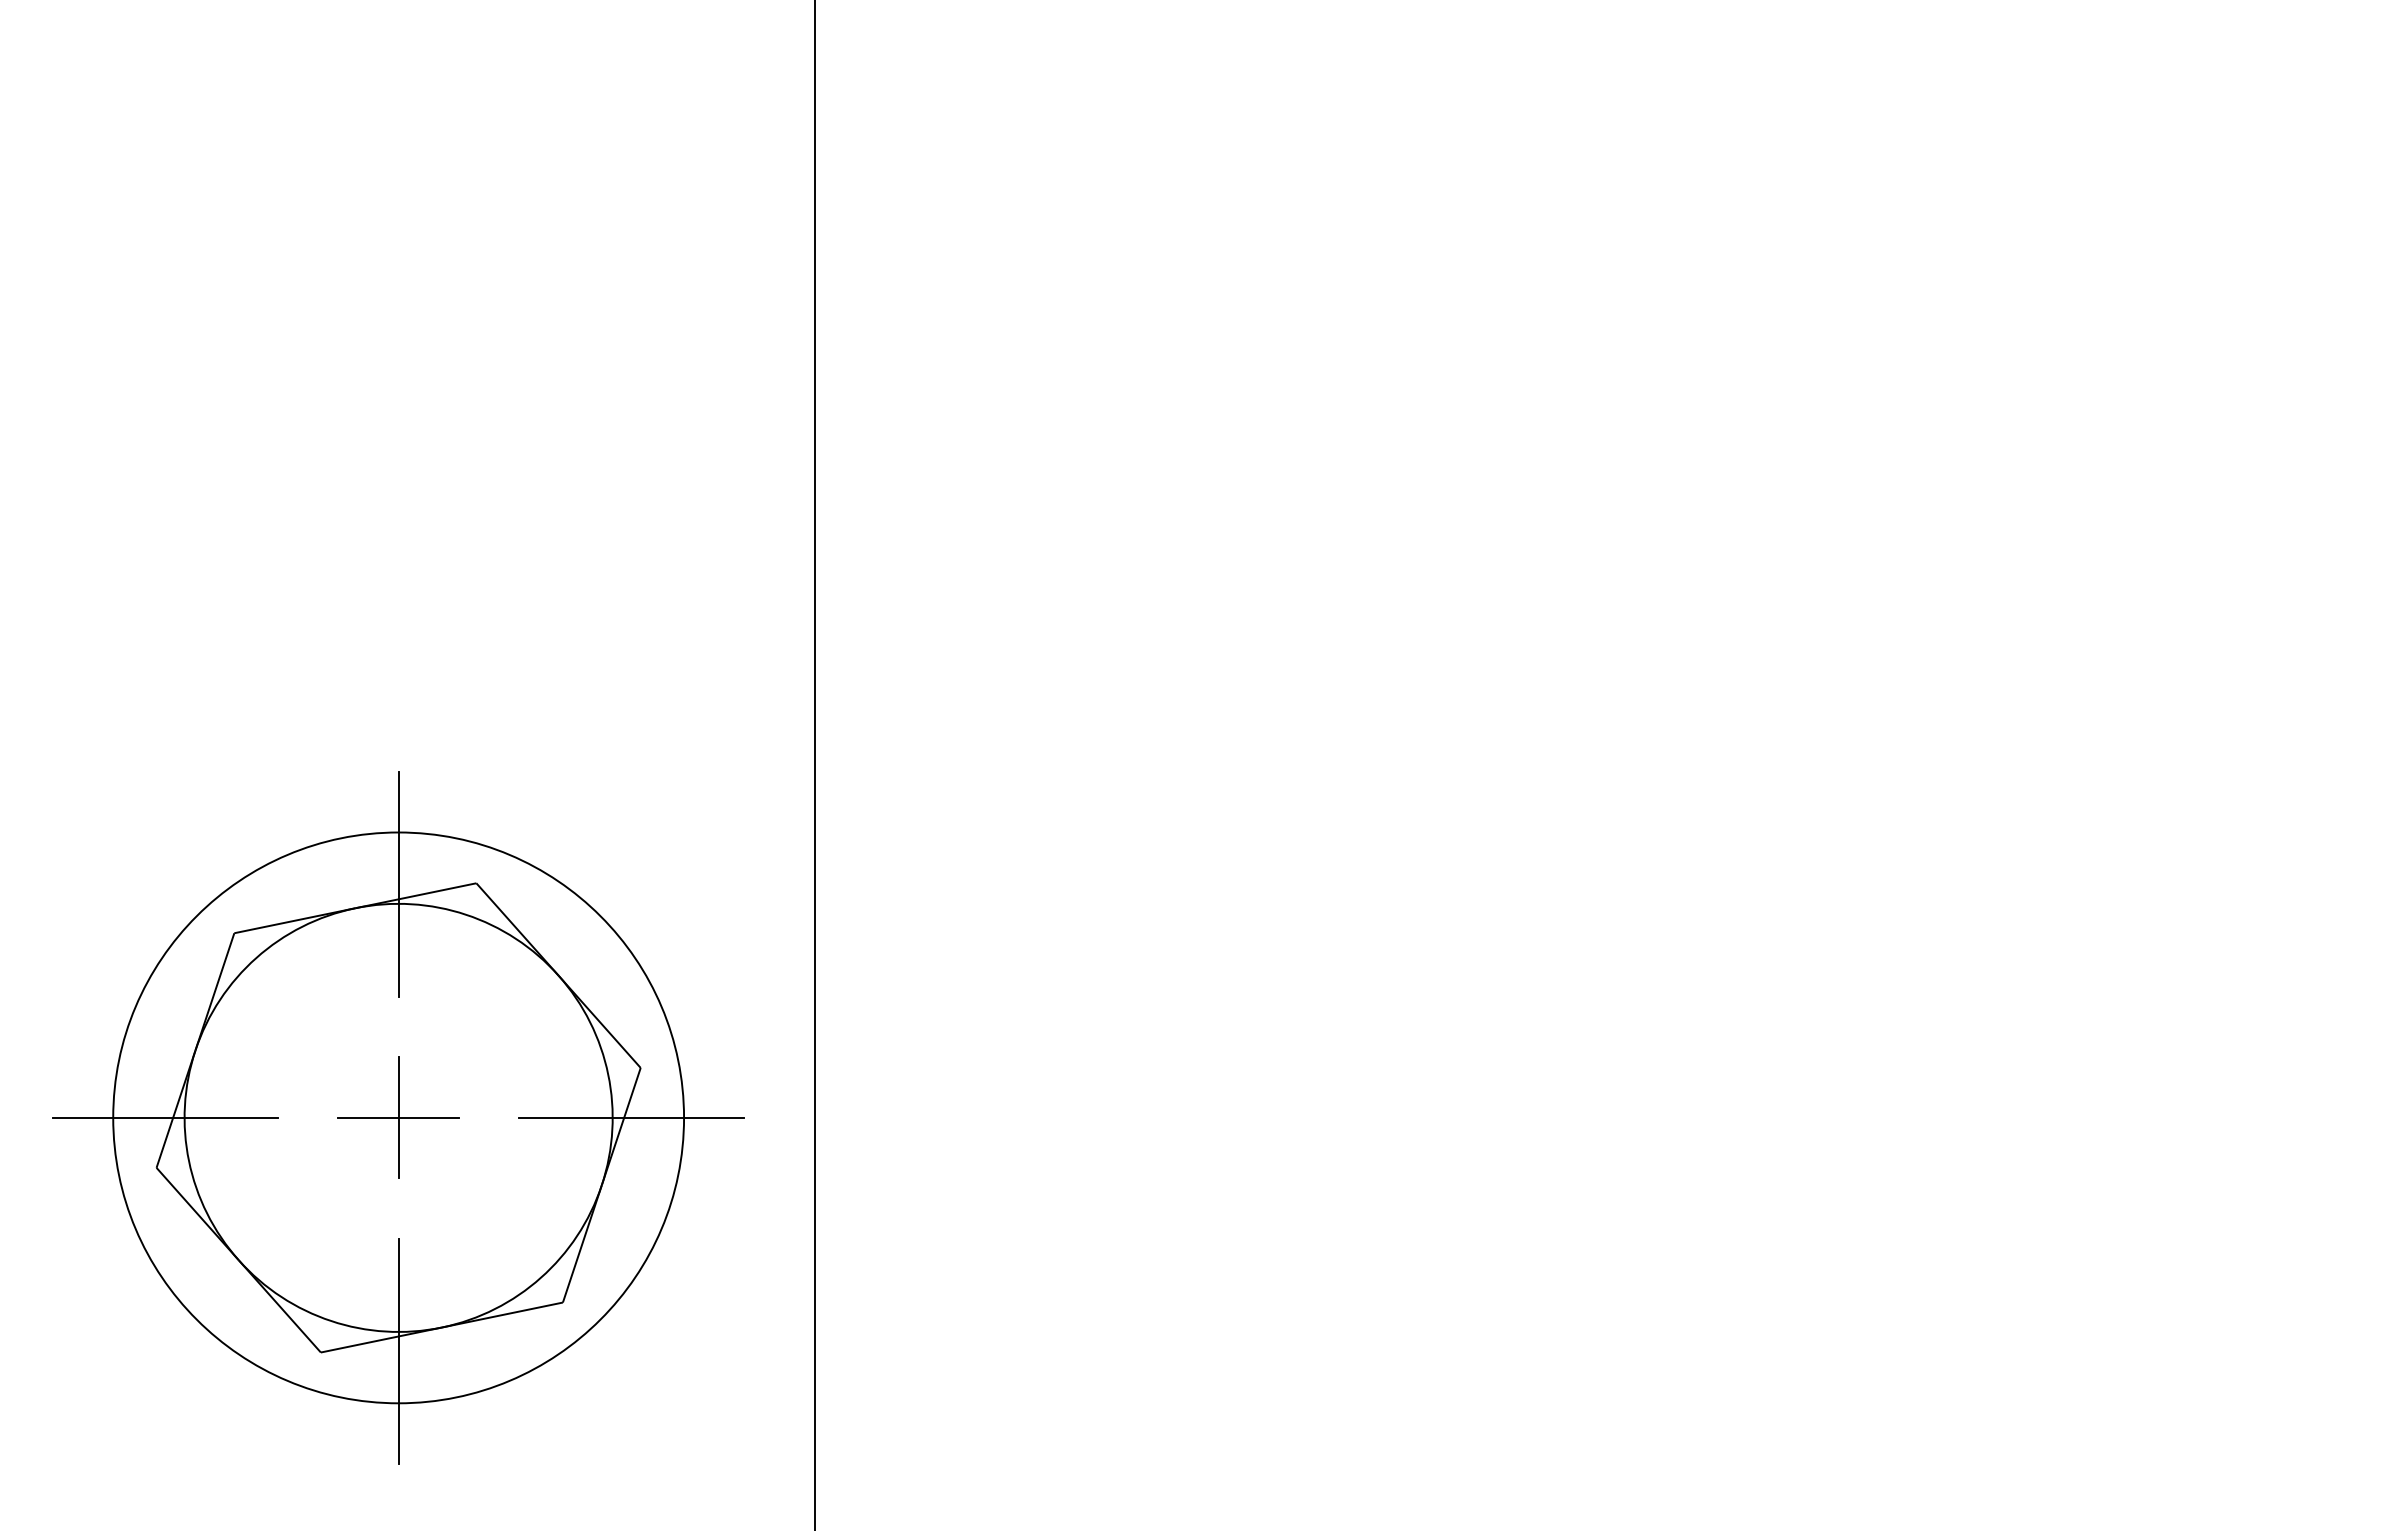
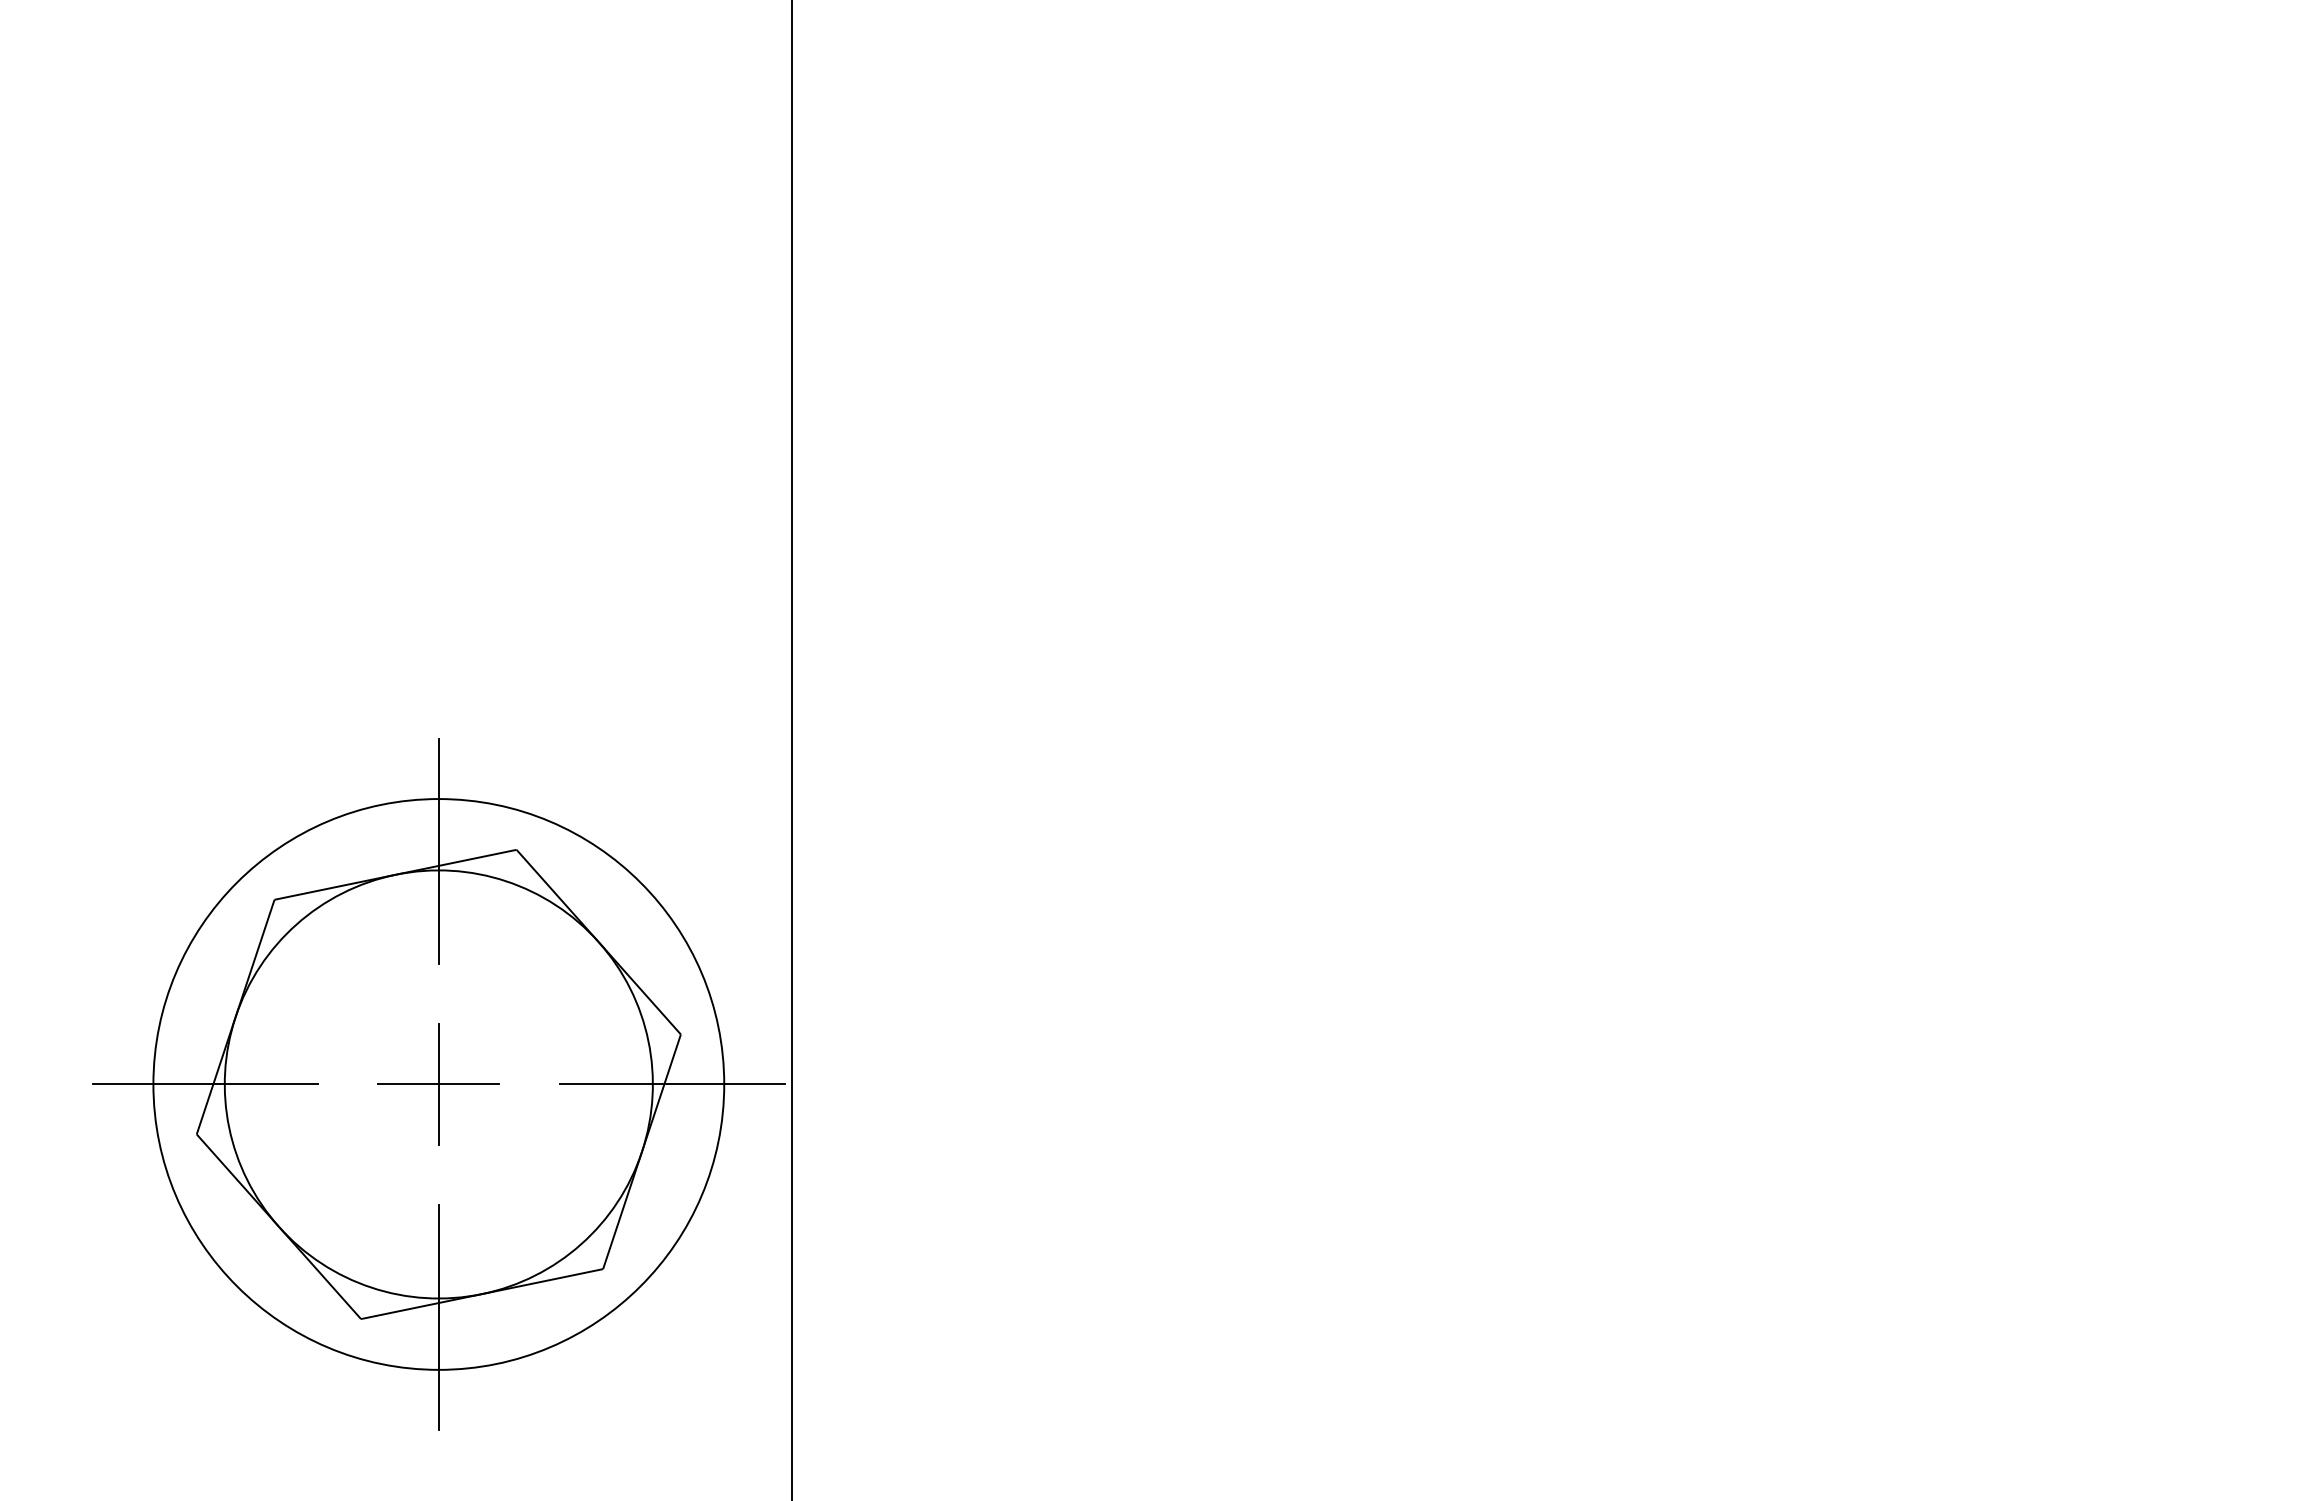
part: (398, 1117) -> (438, 1084), moved

